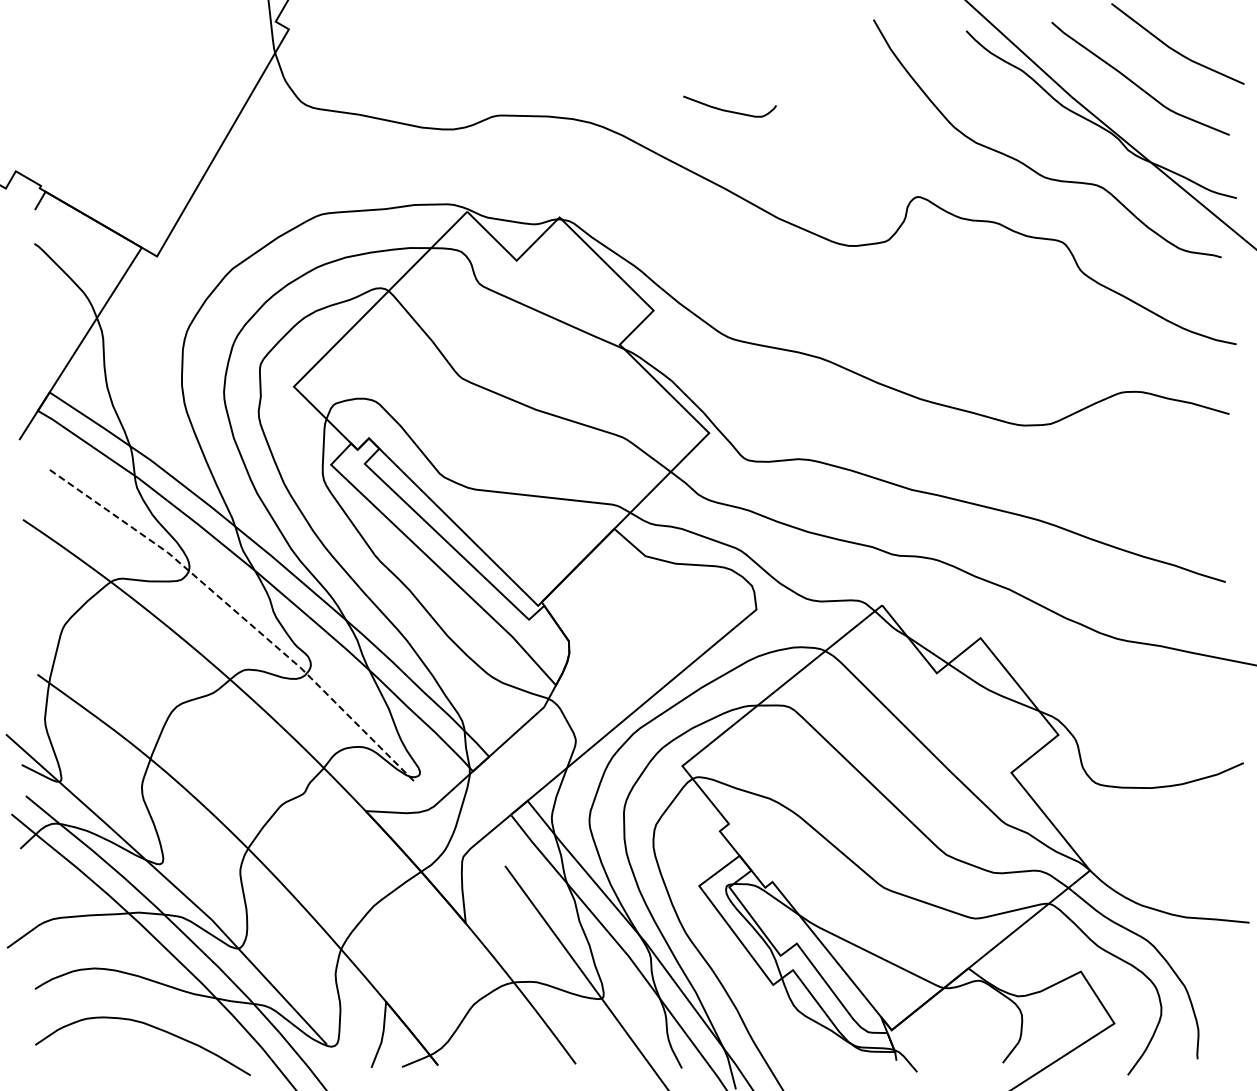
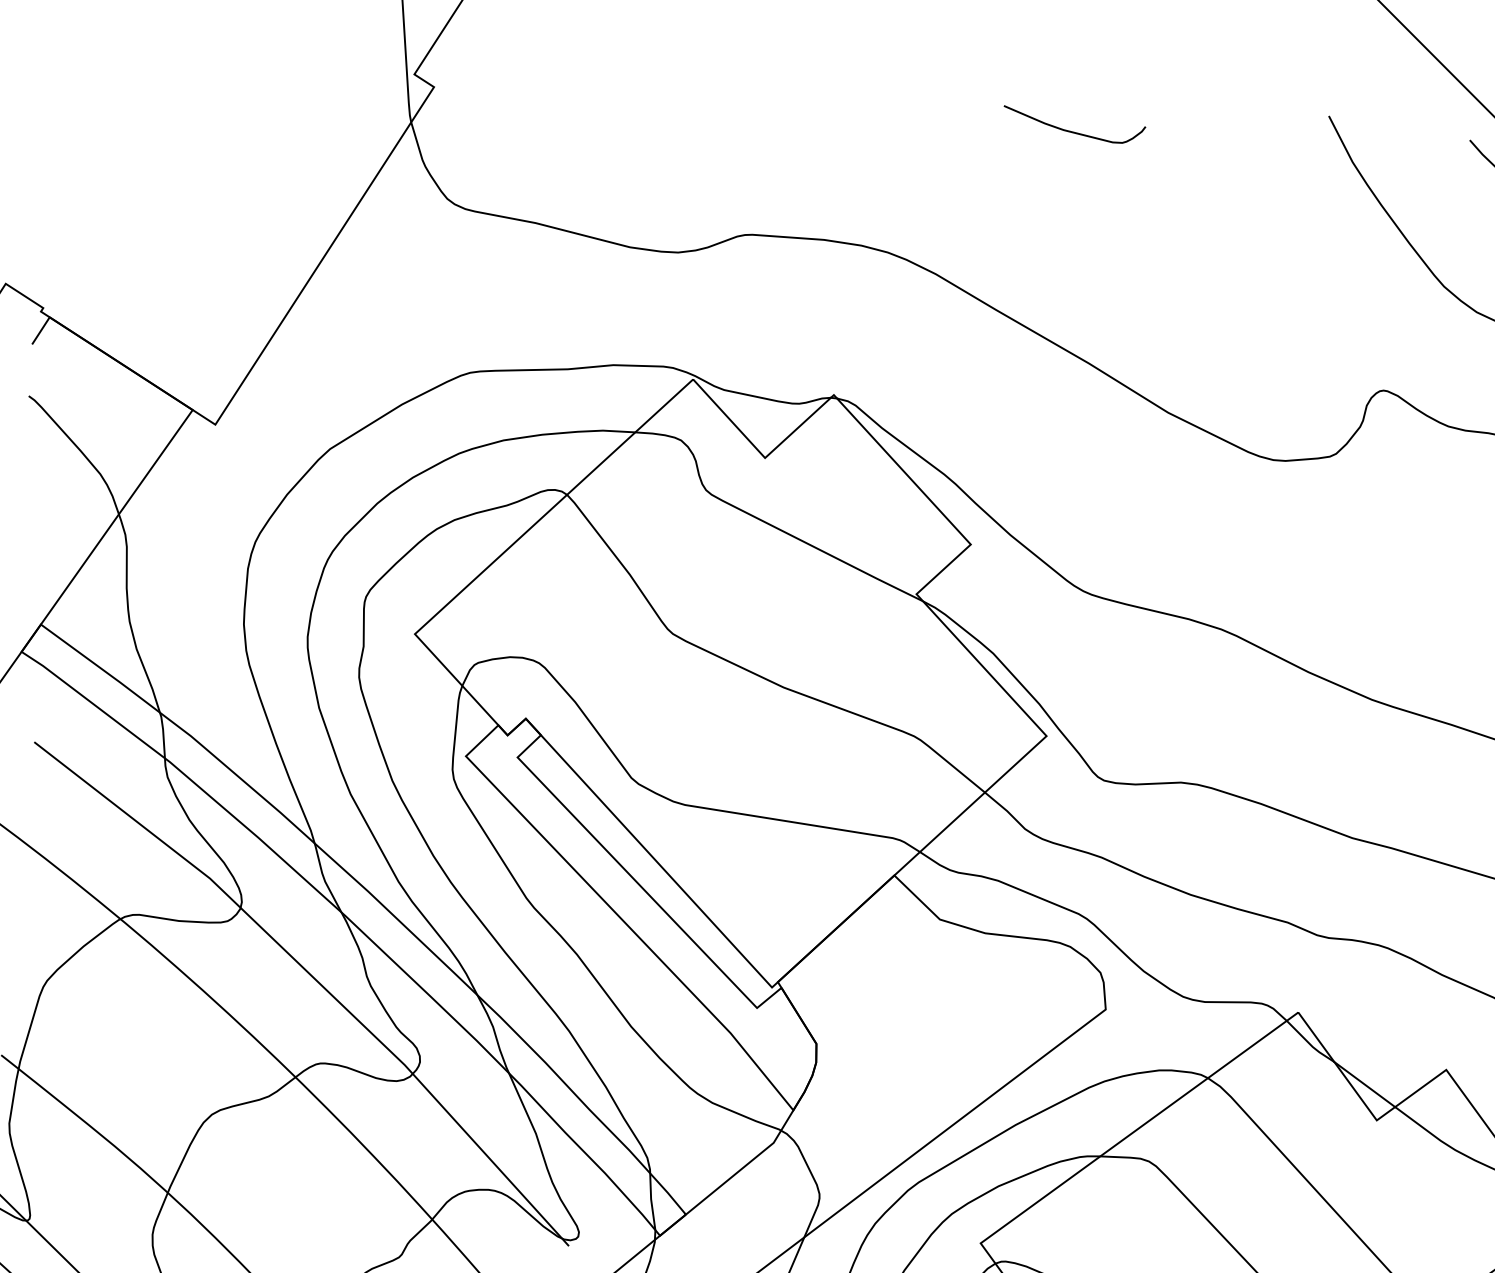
curve: (729, 110) -> (1073, 130), moved
line: (239, 614) -> (314, 978), dashed -> solid

